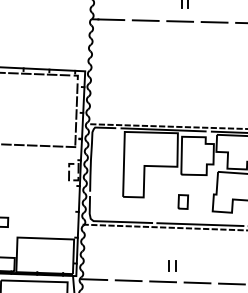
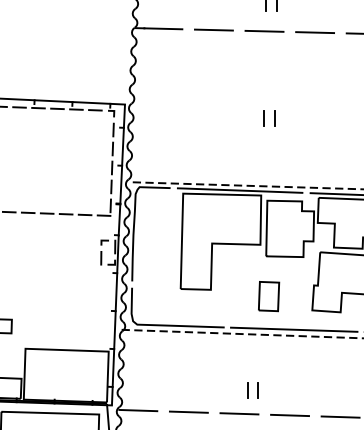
part: (183, 80) -> (269, 118), added
part: (183, 201) -> (269, 295), size x1.43

